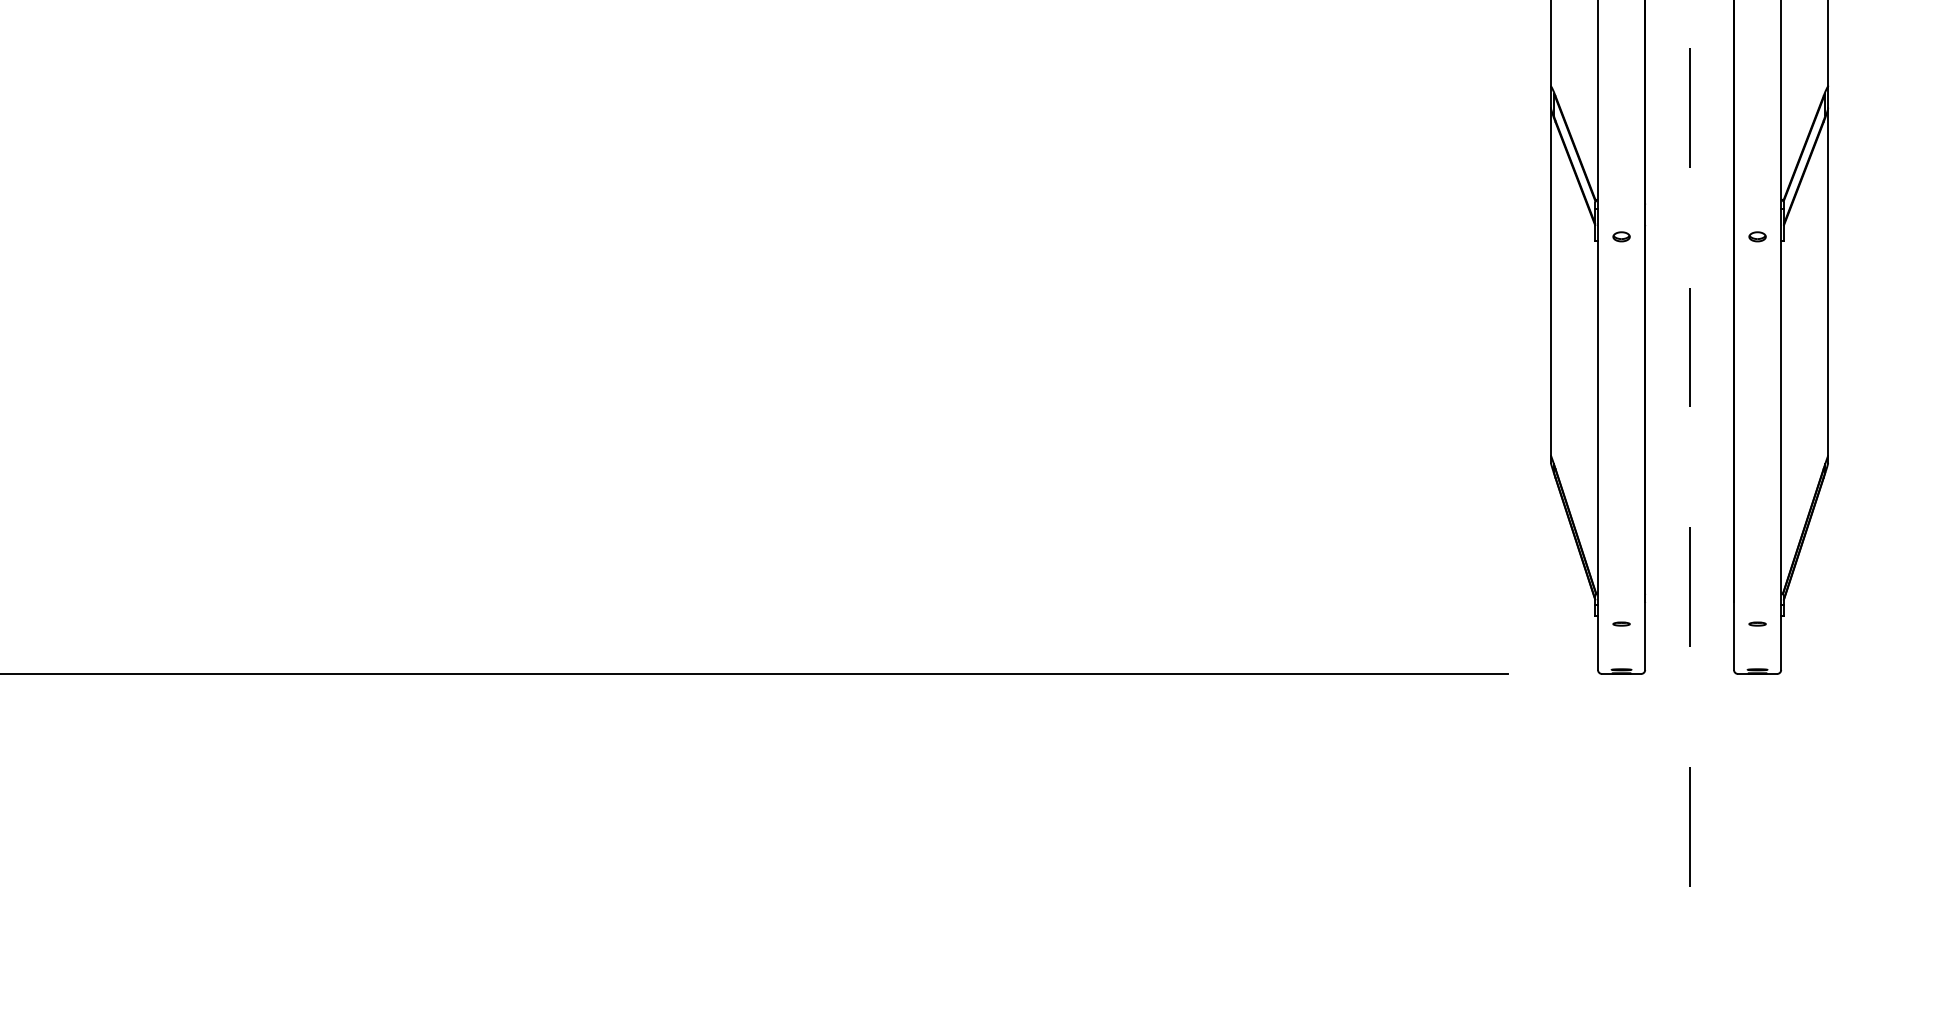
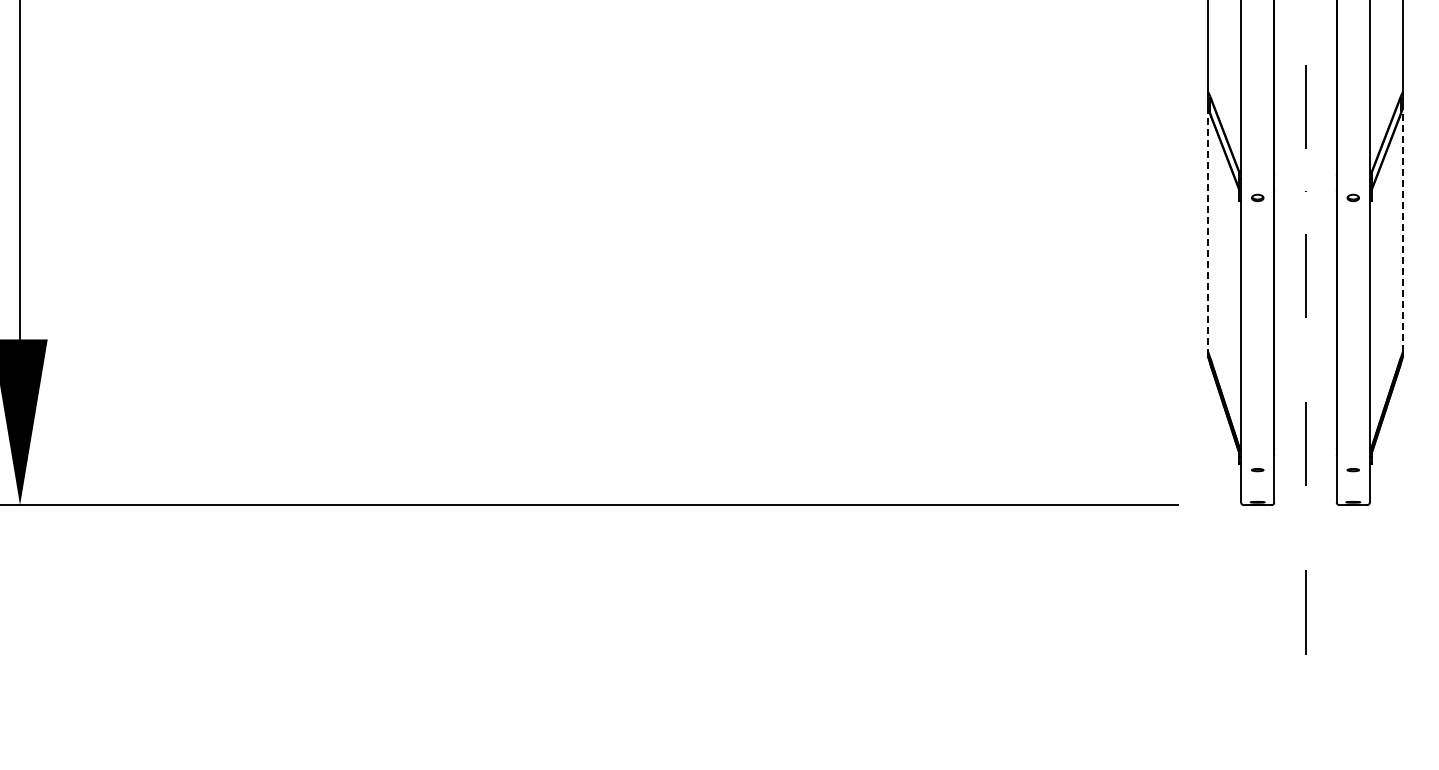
line: (1827, 281) -> (1402, 229), solid -> dashed
line: (1551, 283) -> (1208, 230), solid -> dashed

